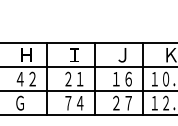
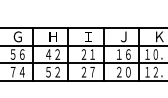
text: (25, 102) -> (52, 71), Ｇ -> ５２
text: (128, 102) -> (128, 71), ２７ -> ２０
text: (74, 103) -> (88, 72), ７４ -> ２７

